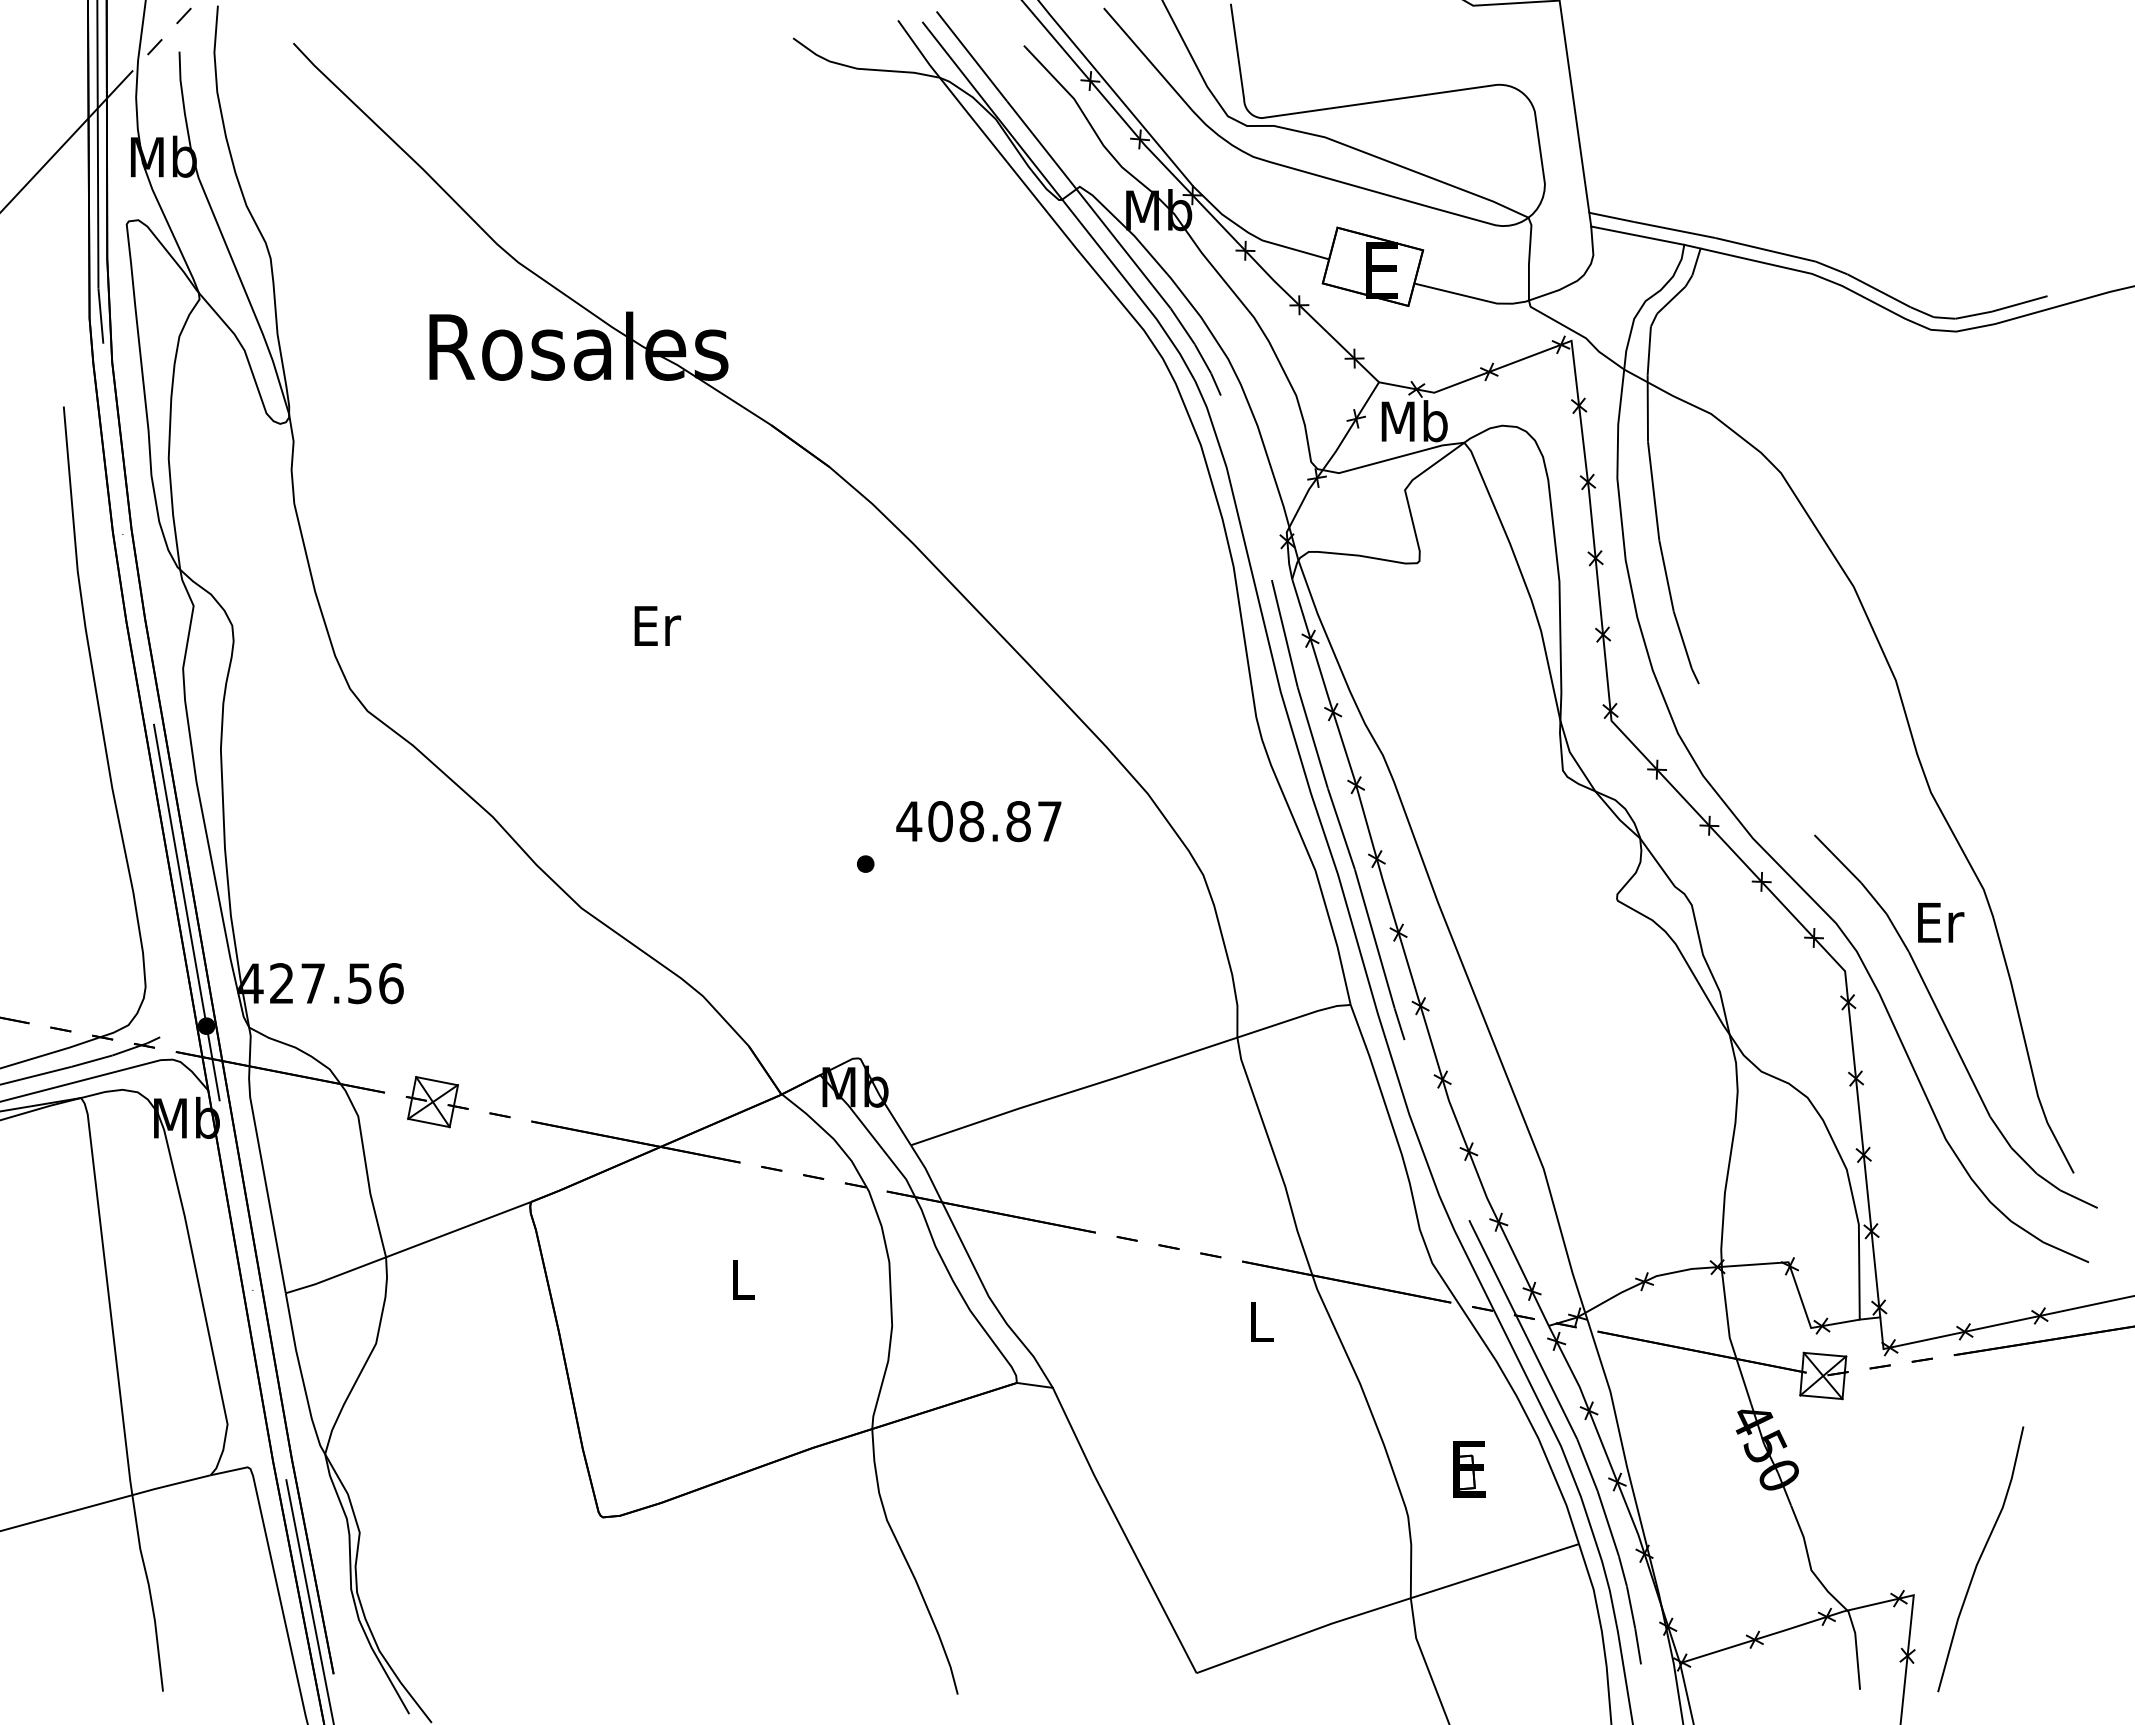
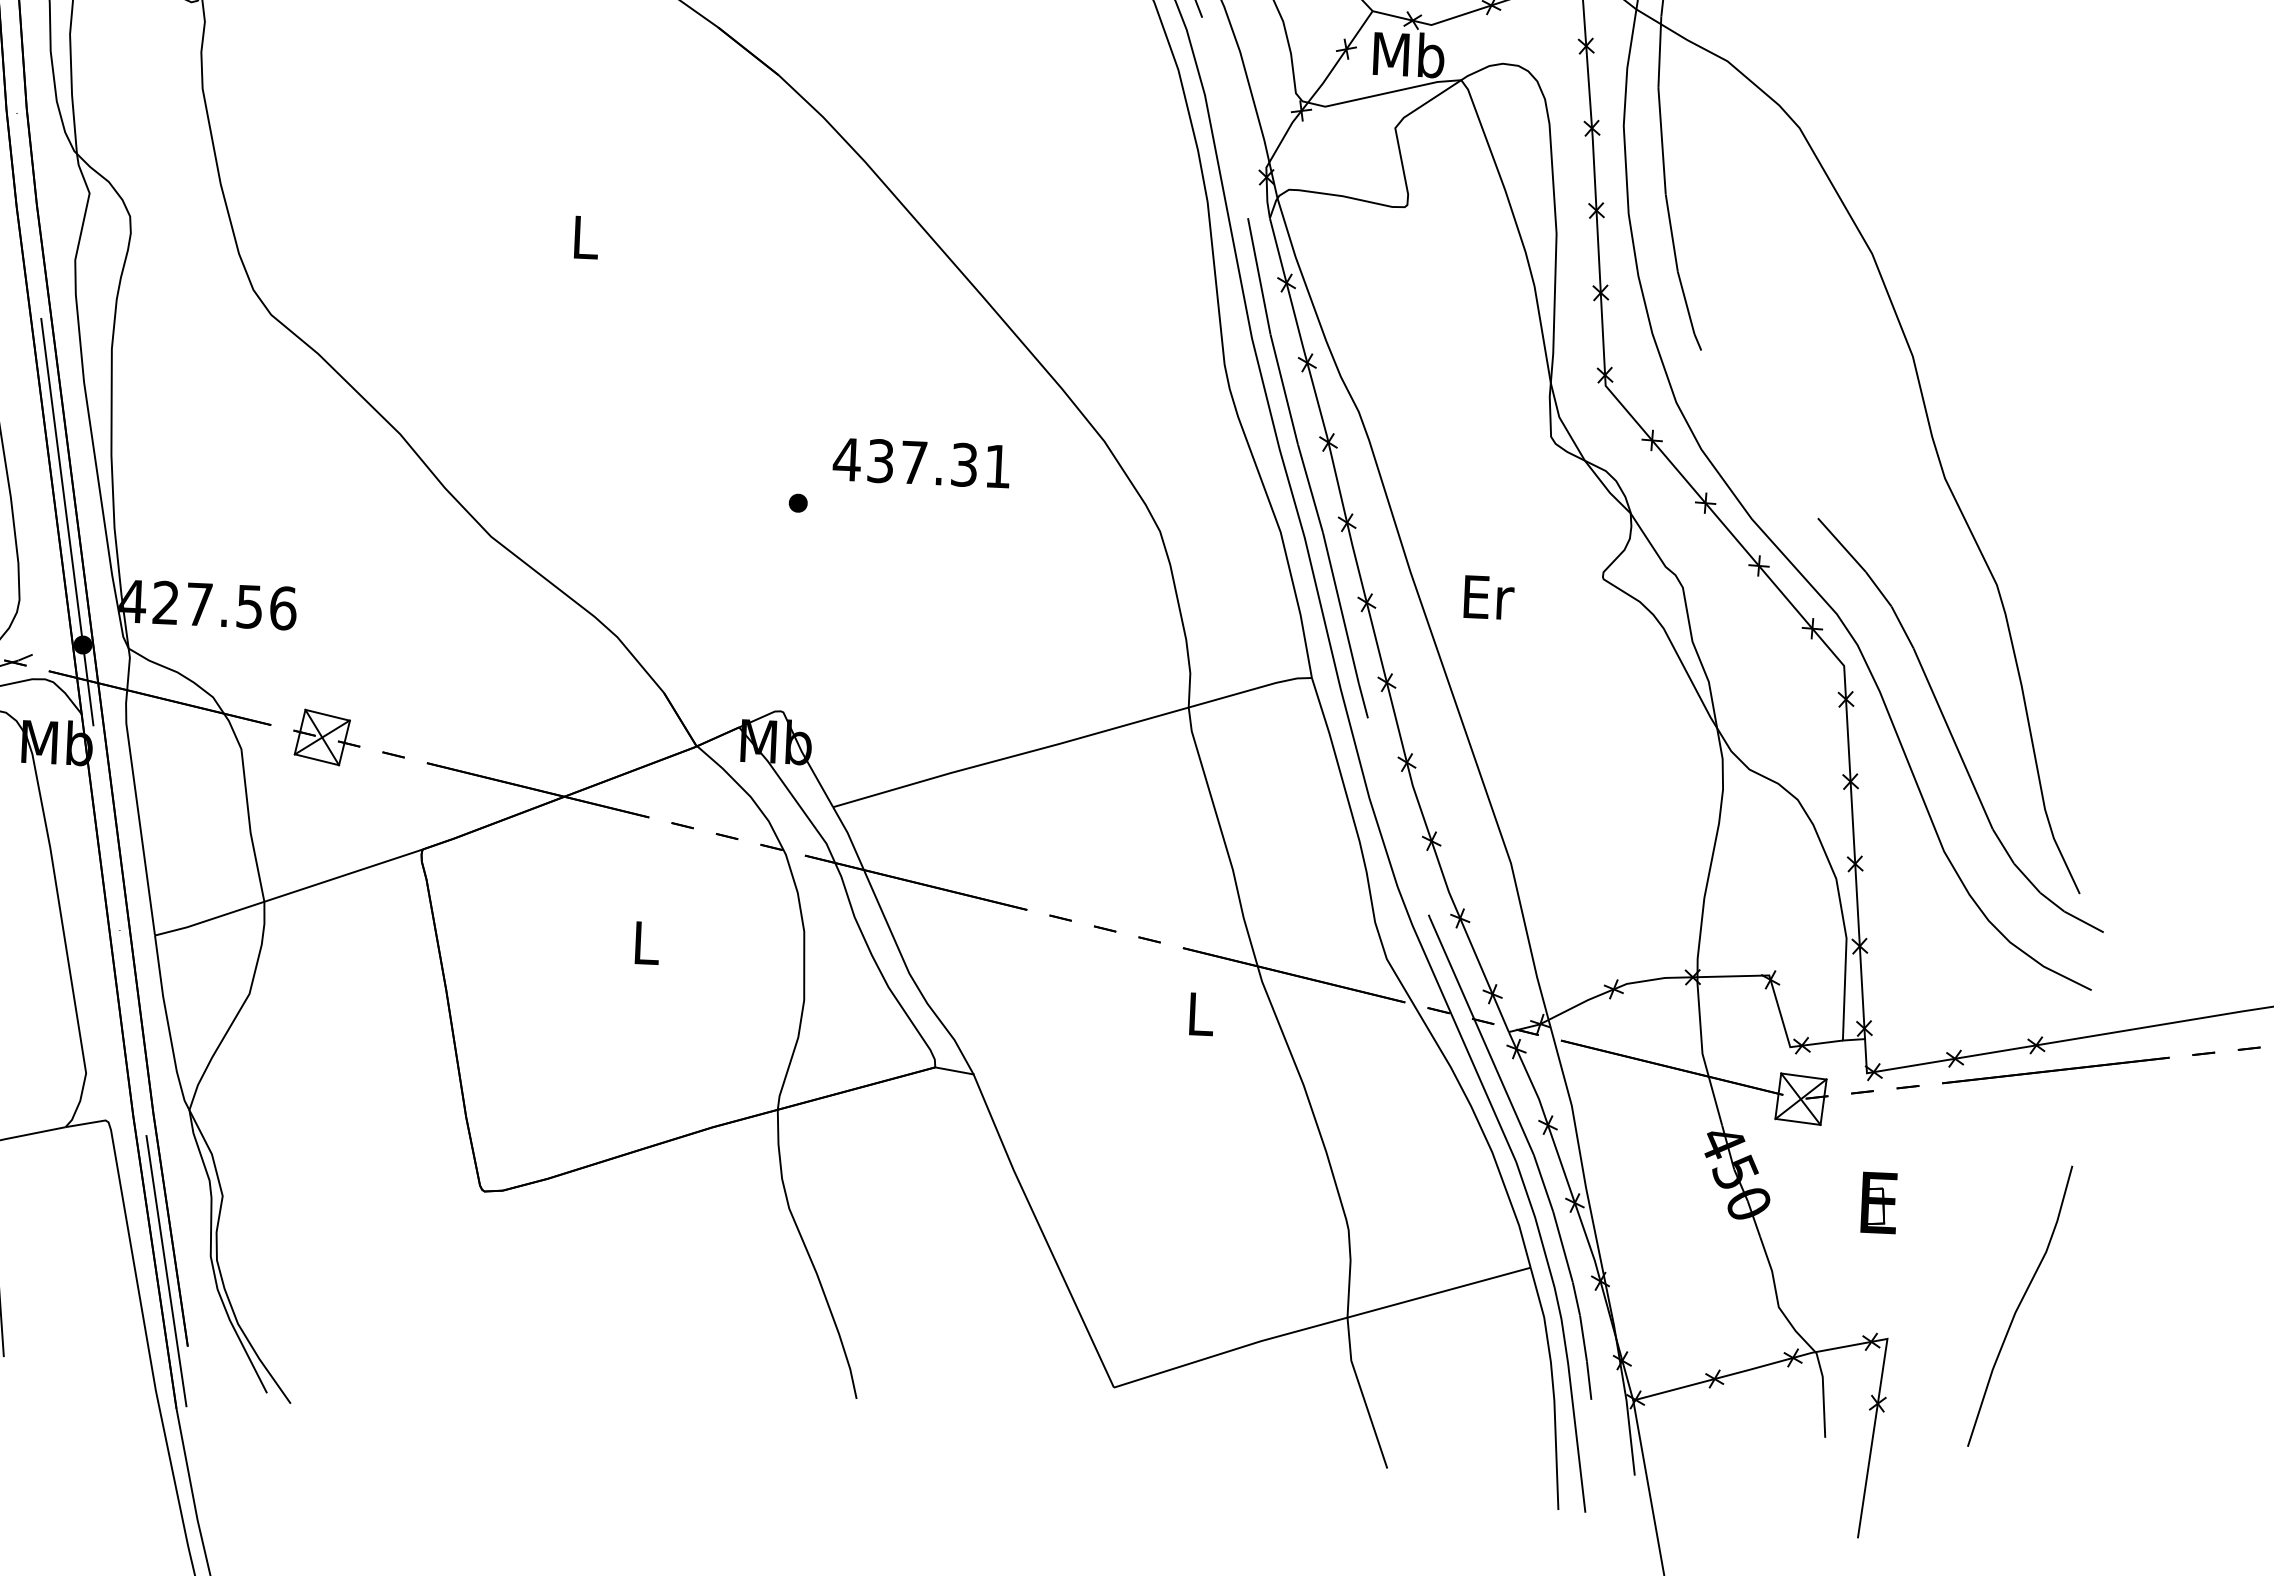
text: (657, 625) -> (586, 236), Er -> L
text: (994, 821) -> (938, 463), 408.87 -> 437.31
text: (1941, 922) -> (1489, 597), moved
part: (1469, 1469) -> (1879, 1203), moved
curve: (1980, 1559) -> (2019, 1306), moved

